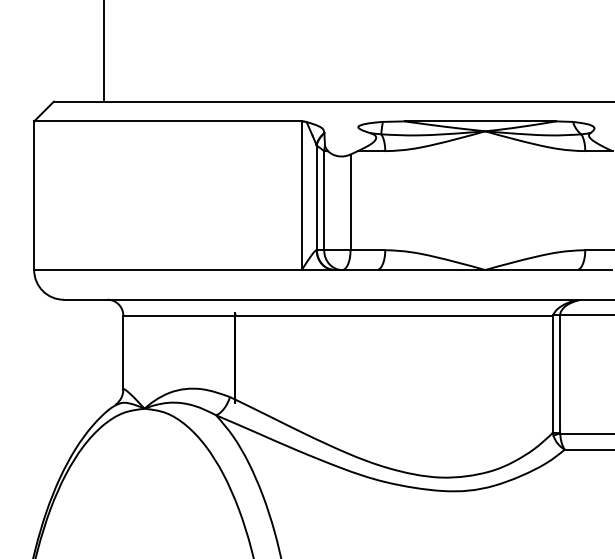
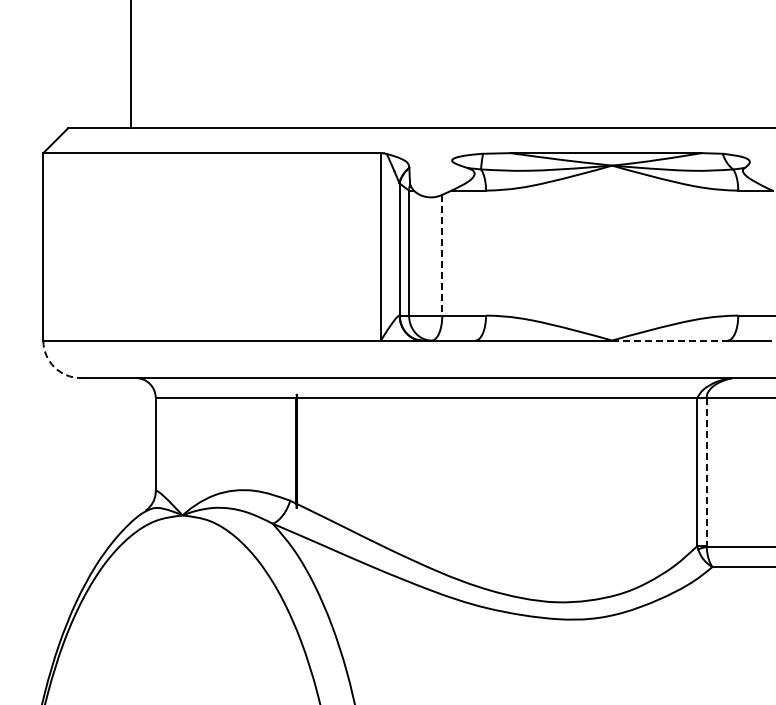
line: (350, 202) -> (442, 255), solid -> dashed
line: (530, 269) -> (669, 340), solid -> dashed
arc: (43, 291) -> (54, 367), solid -> dashed
line: (560, 374) -> (706, 472), solid -> dashed

